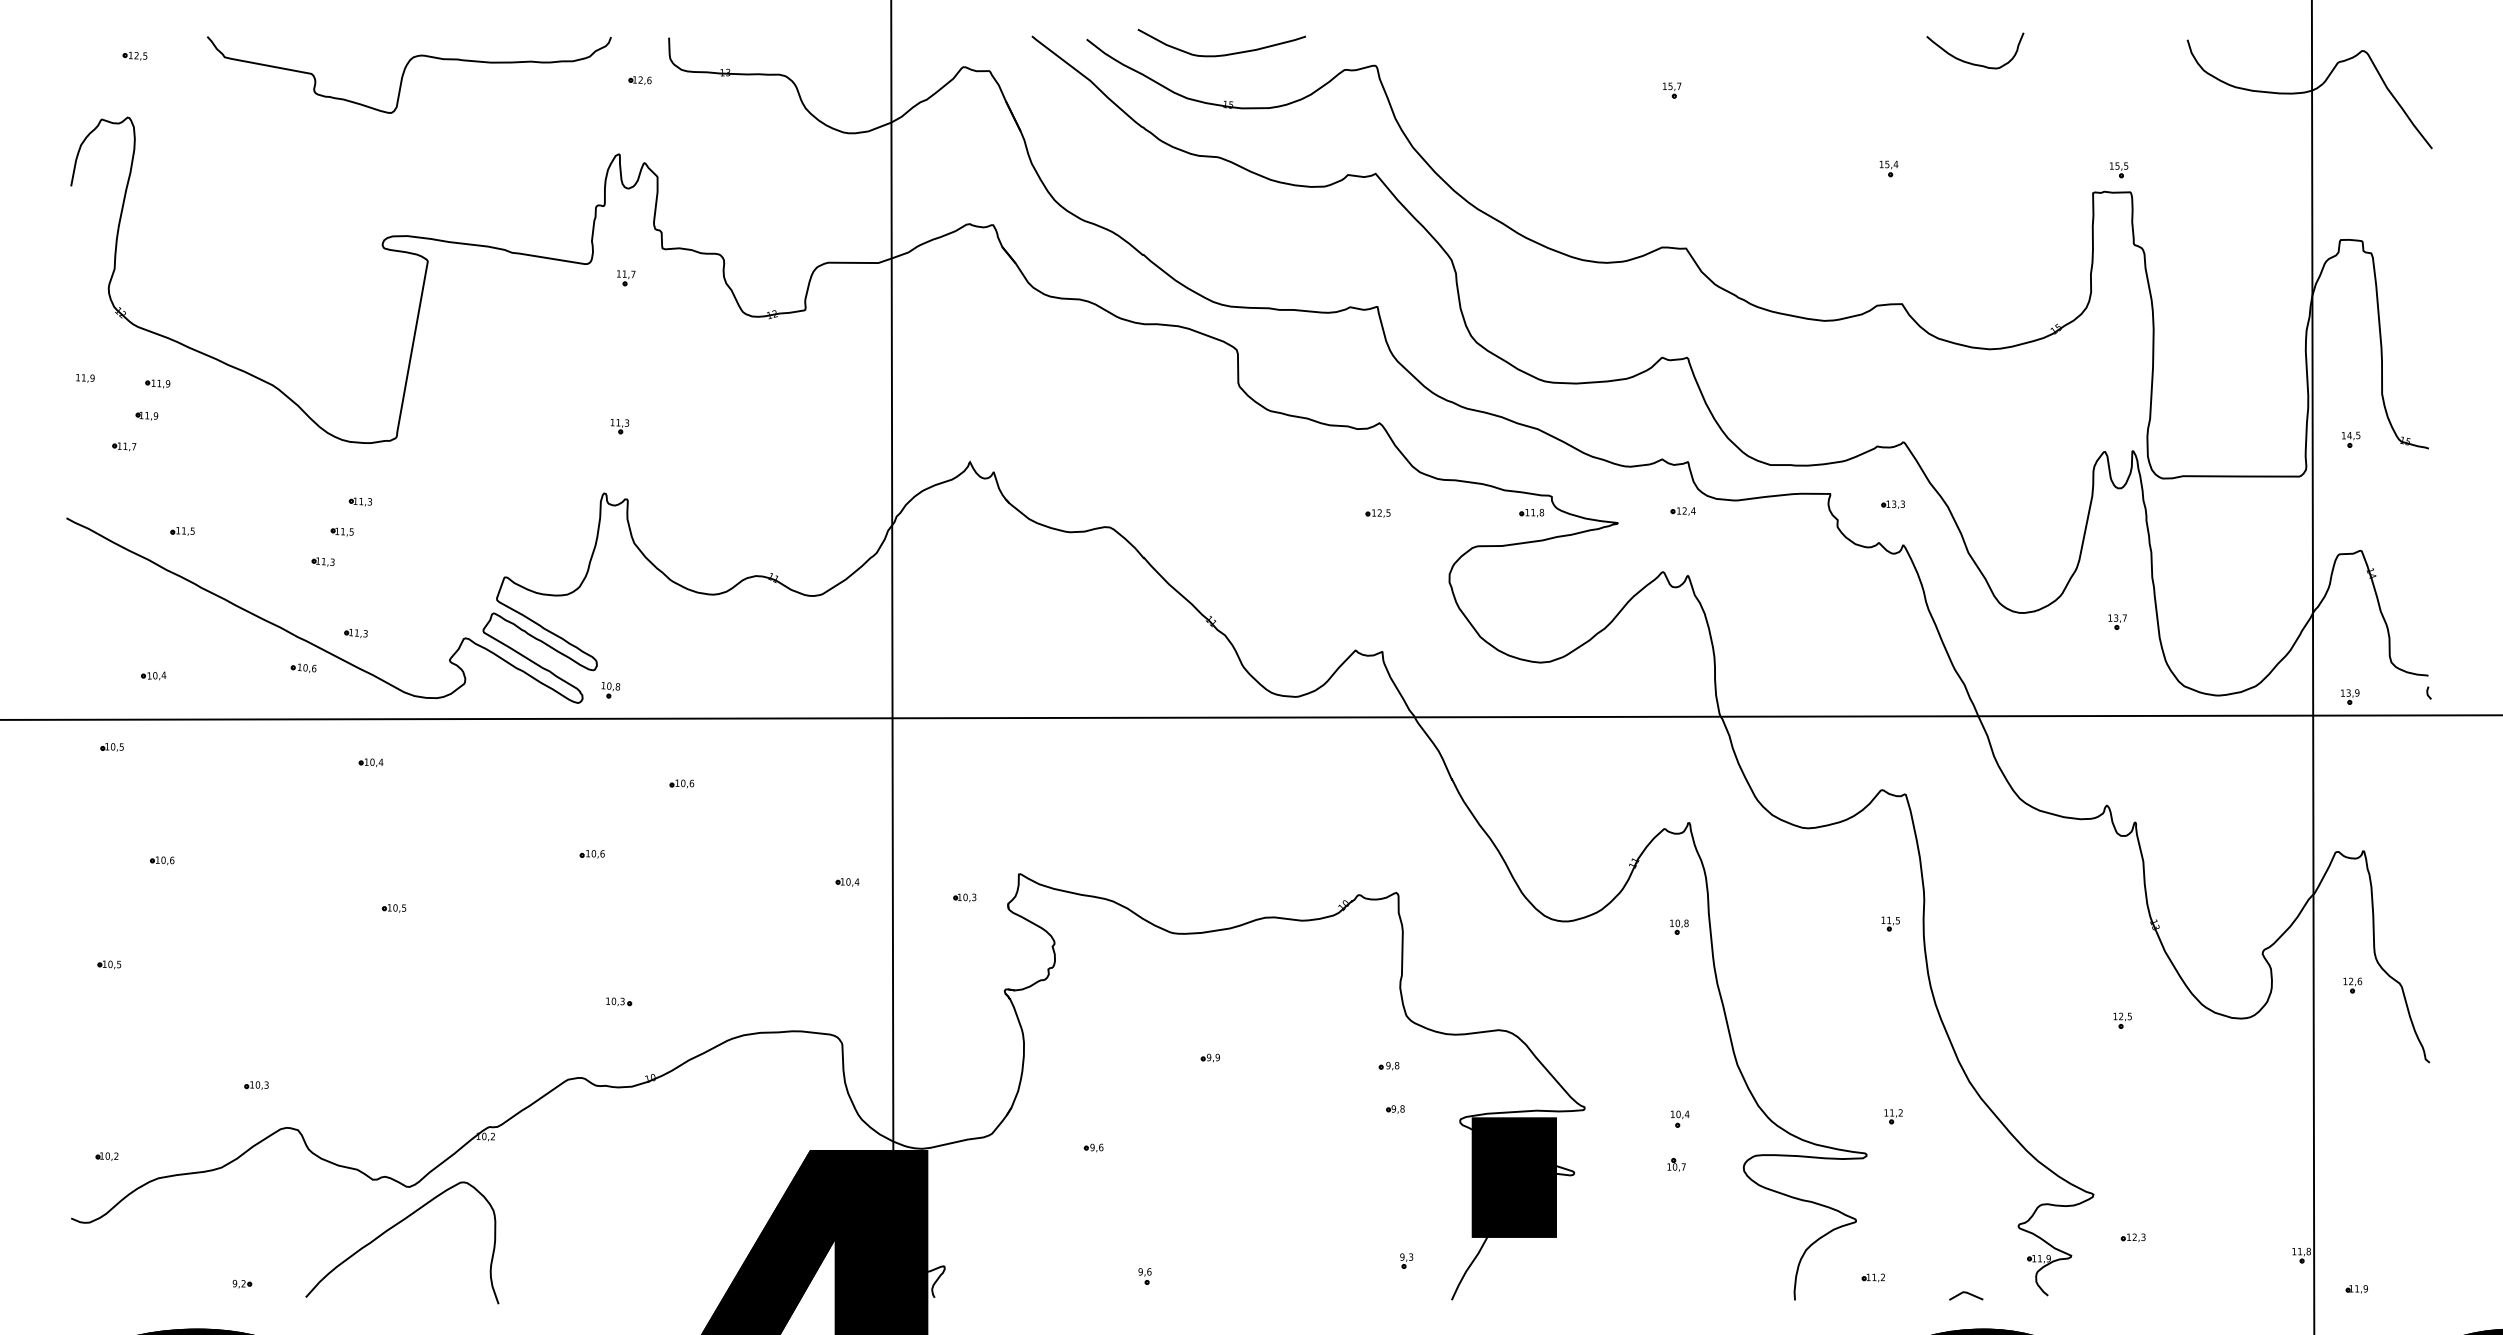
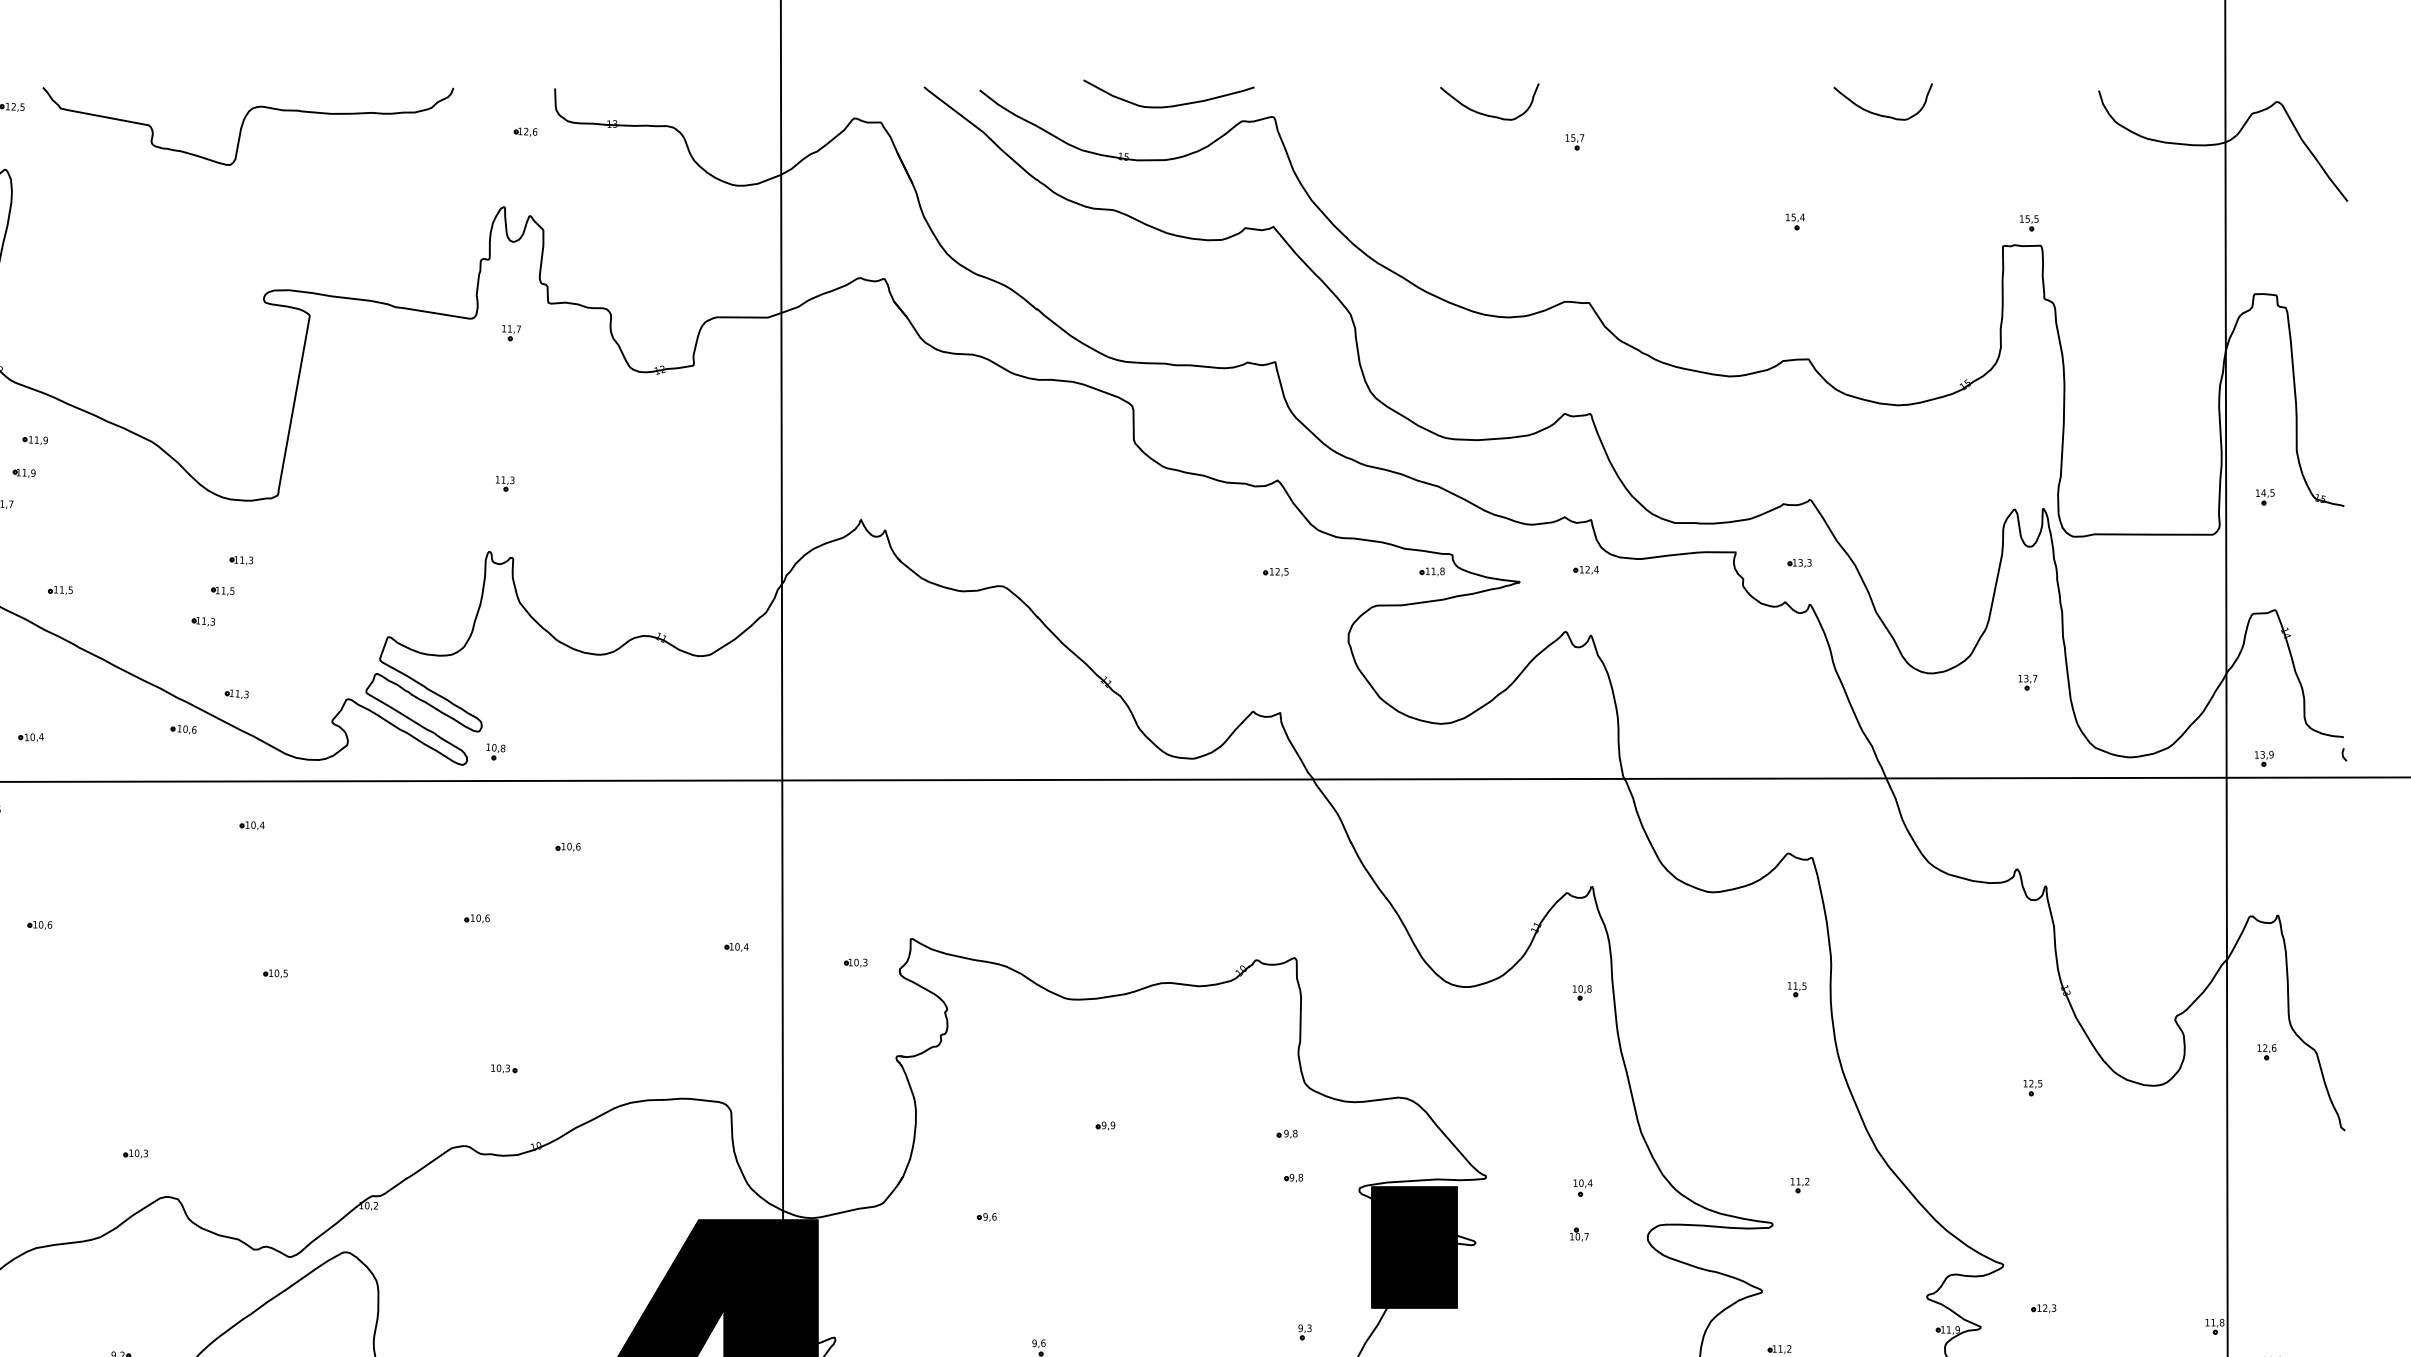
curve: (1221, 54) -> (1168, 105), moved
curve: (1584, 62) -> (1485, 113), added
curve: (404, 73) -> (243, 124), moved

